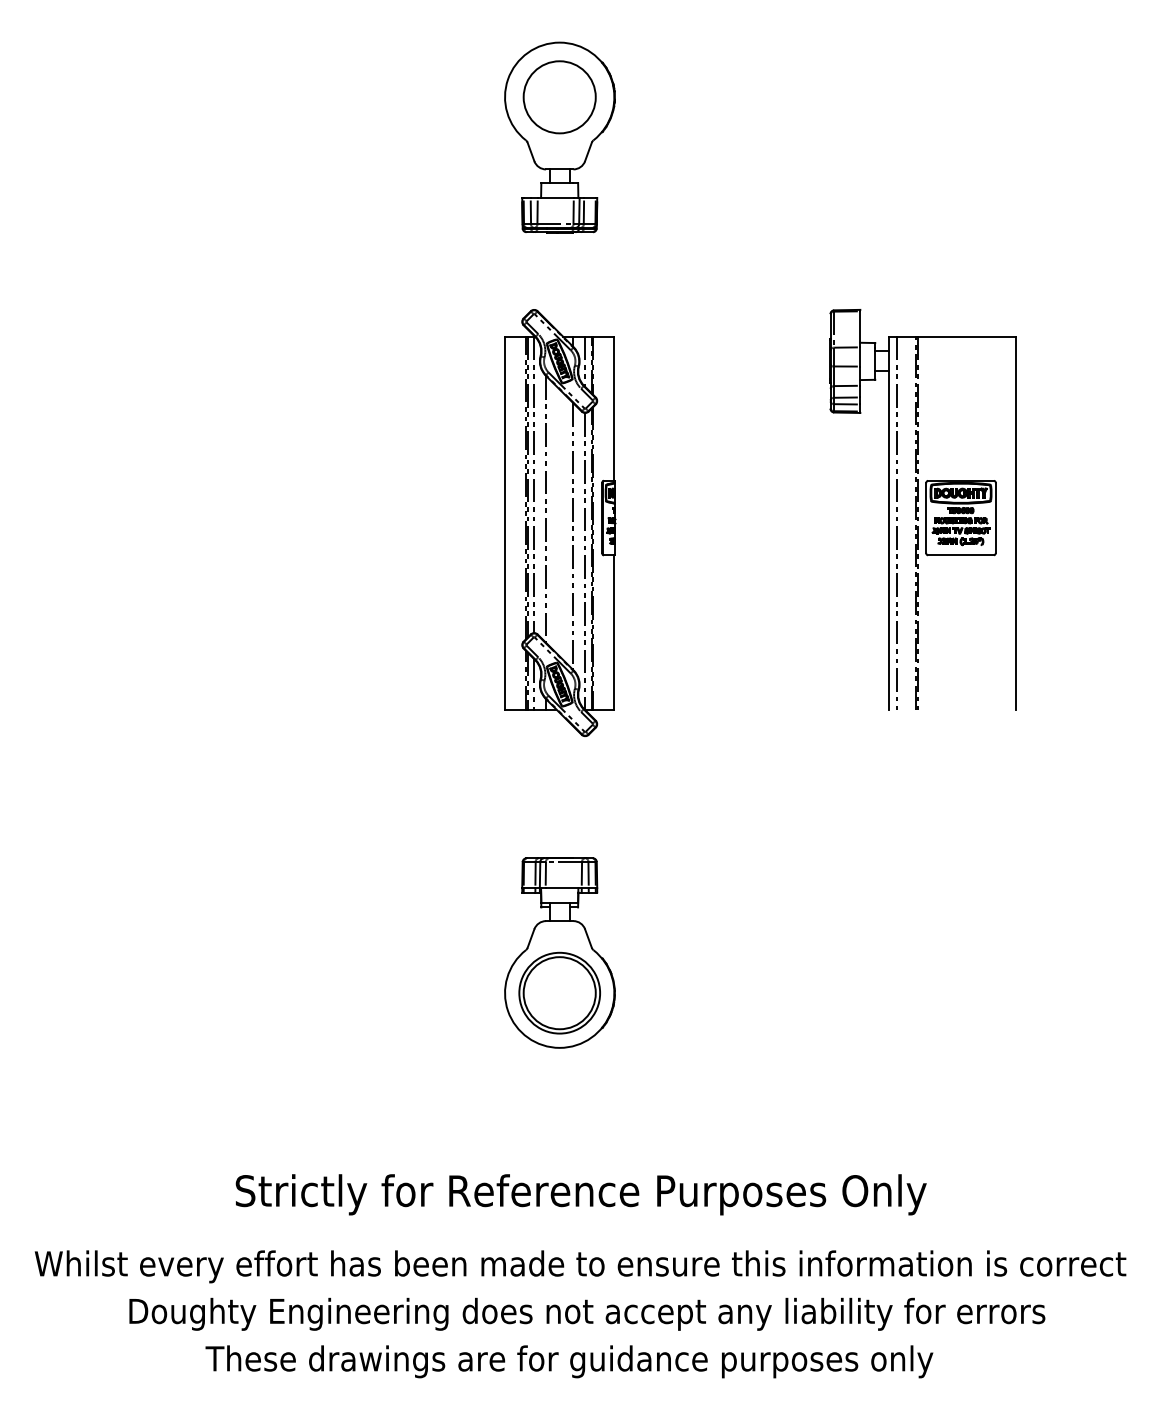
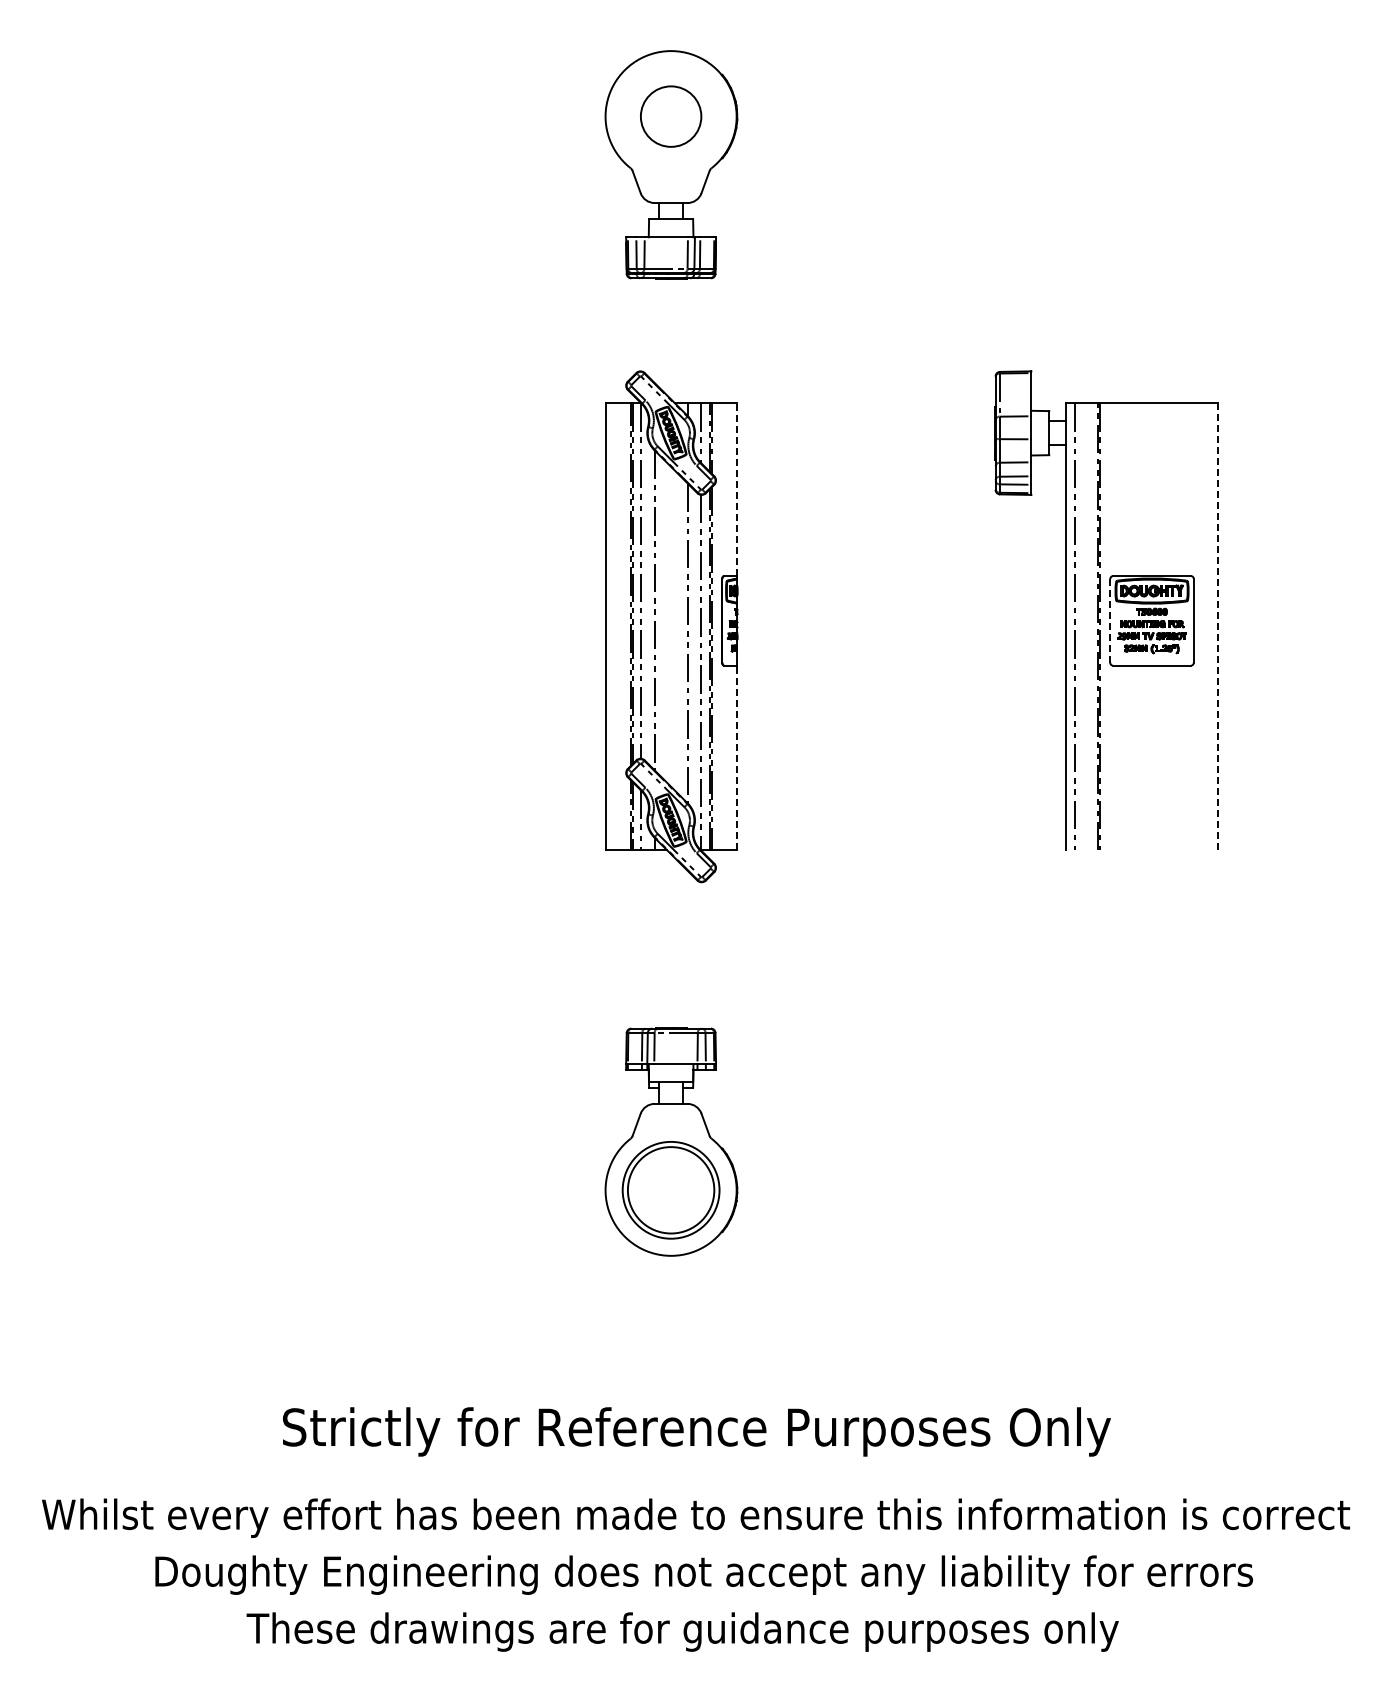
circle: (559, 97) -> (670, 116), size x0.7
line: (614, 408) -> (736, 489), solid -> dashed
line: (926, 517) -> (1110, 620), solid -> dashed
line: (1015, 522) -> (1217, 626), solid -> dashed
line: (614, 632) -> (736, 757), solid -> dashed

